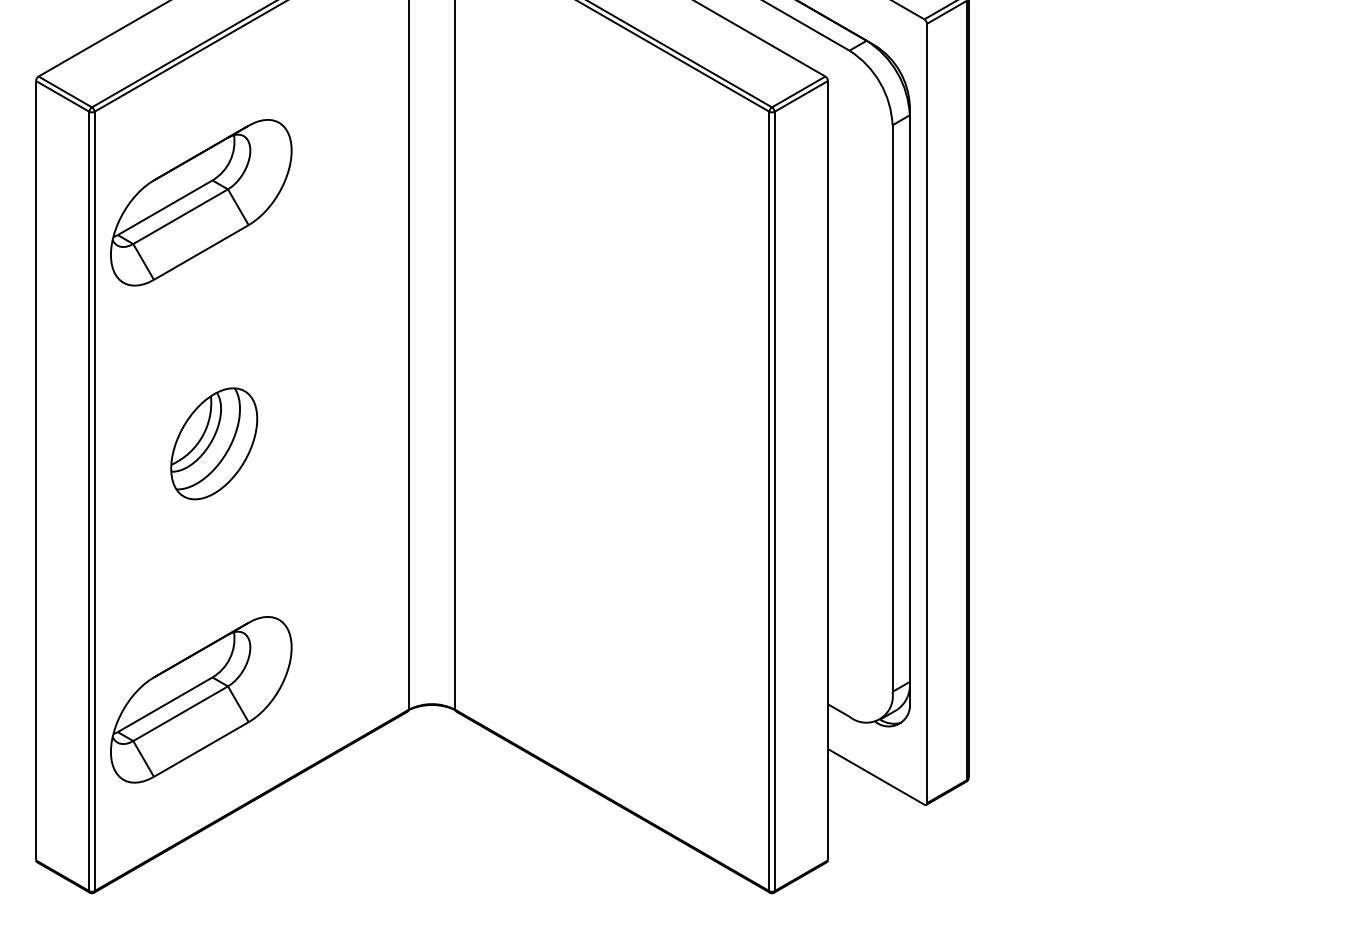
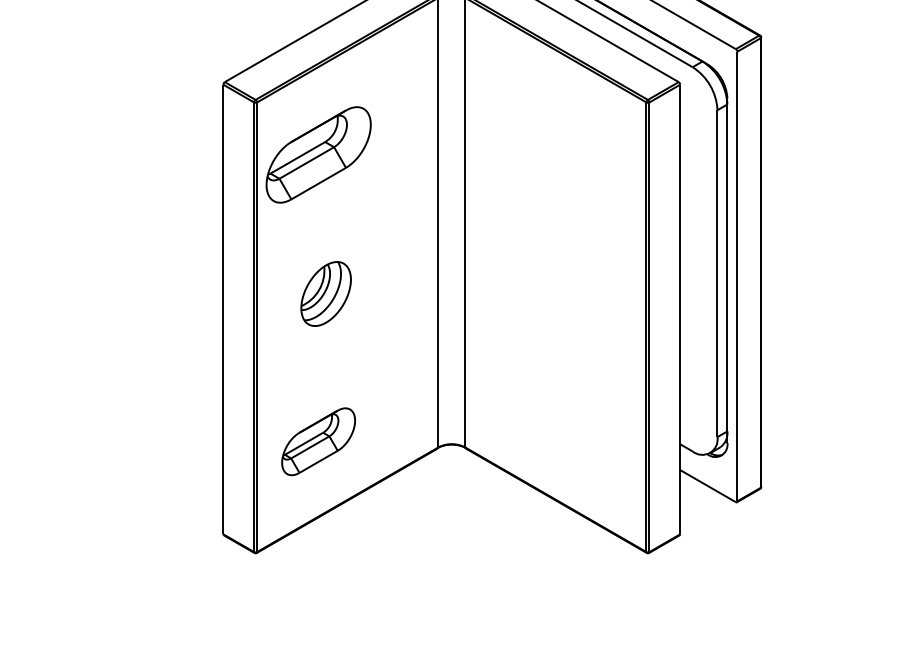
part: (200, 699) -> (318, 441), size x0.7

